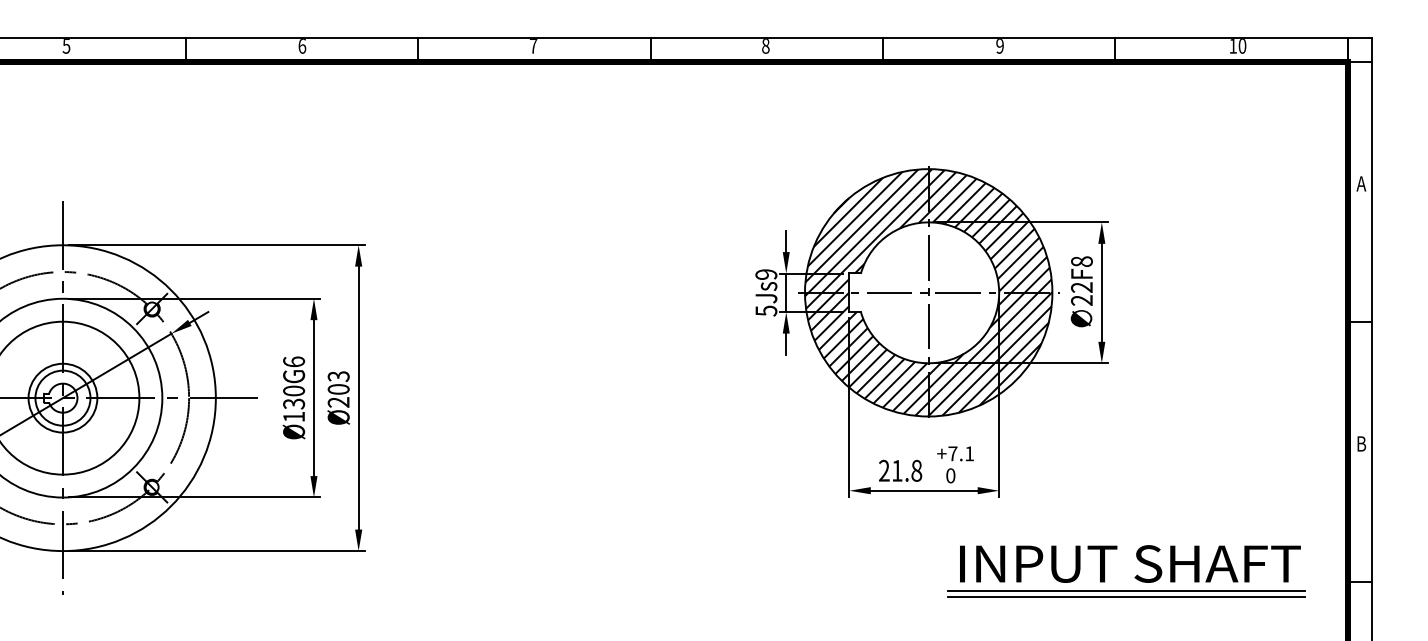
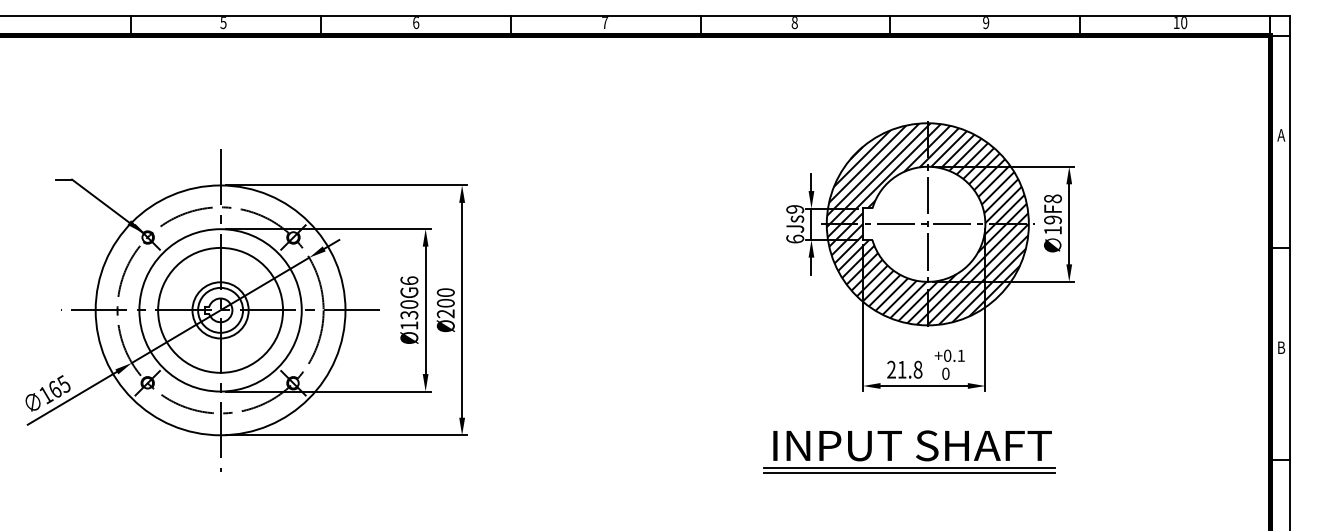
text: (1081, 293) -> (1052, 224), 22F8 -> 19F8
text: (766, 310) -> (795, 238), 5Js9 -> 6Js9
text: (338, 376) -> (445, 292), Ø203 -> Ø200
text: (952, 453) -> (947, 355), +7.1 -> +0.1
part: (1135, 577) -> (916, 456), moved

